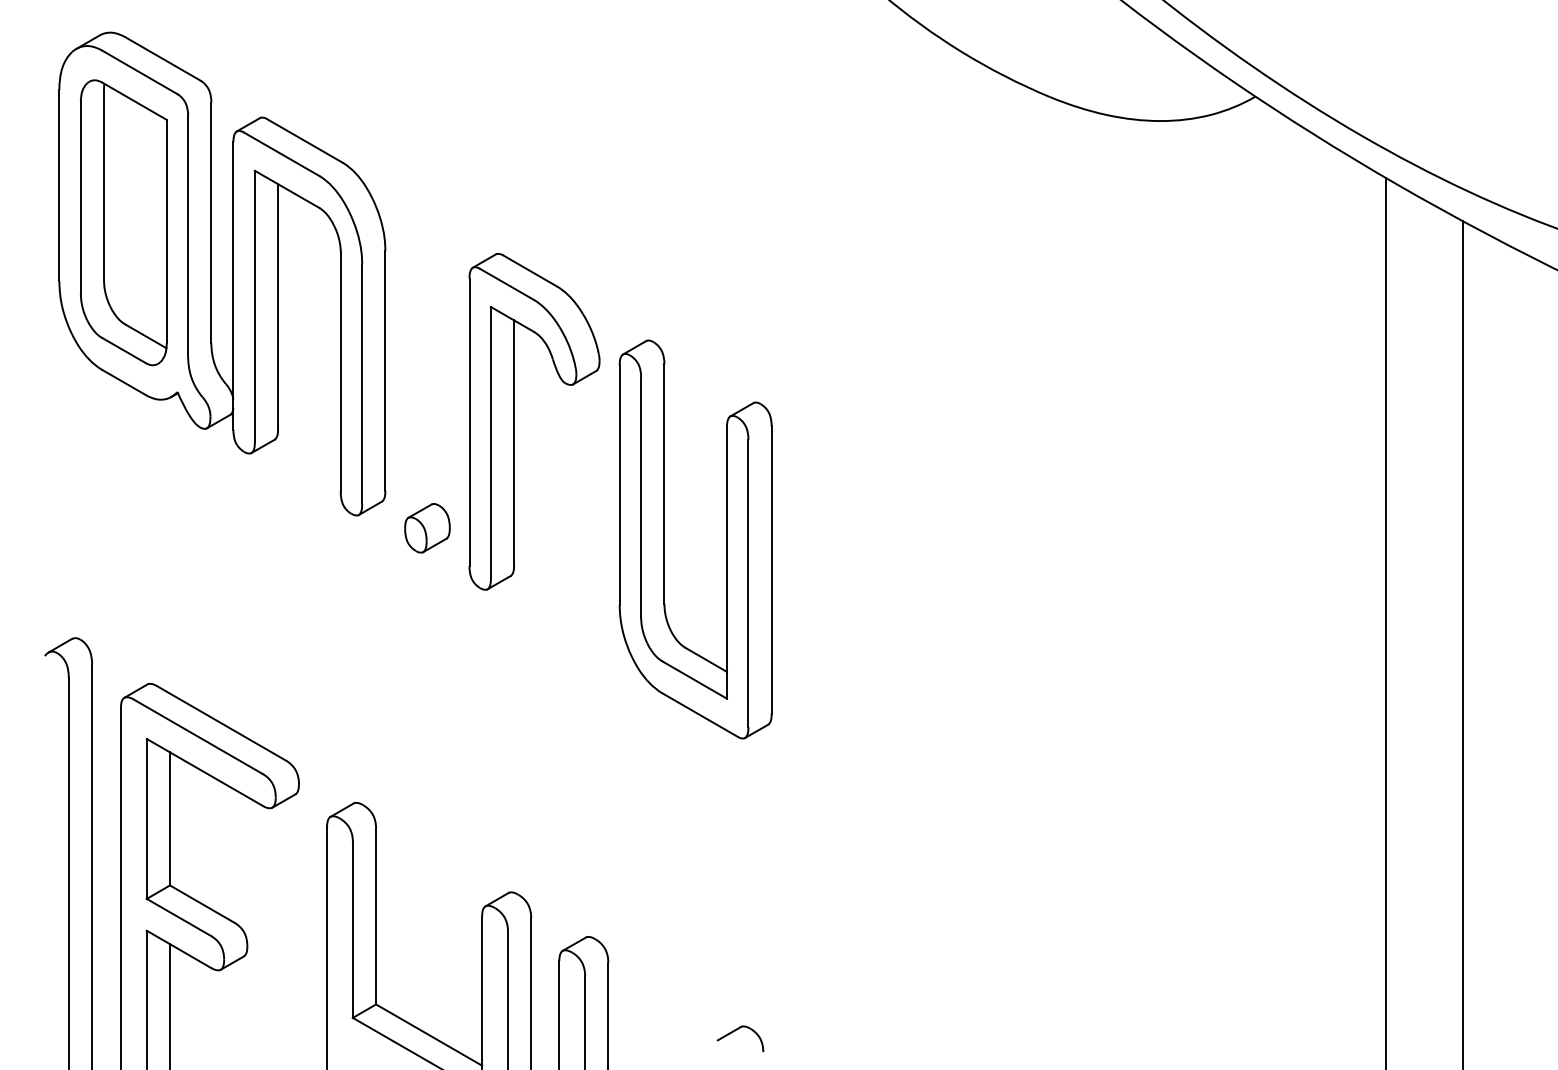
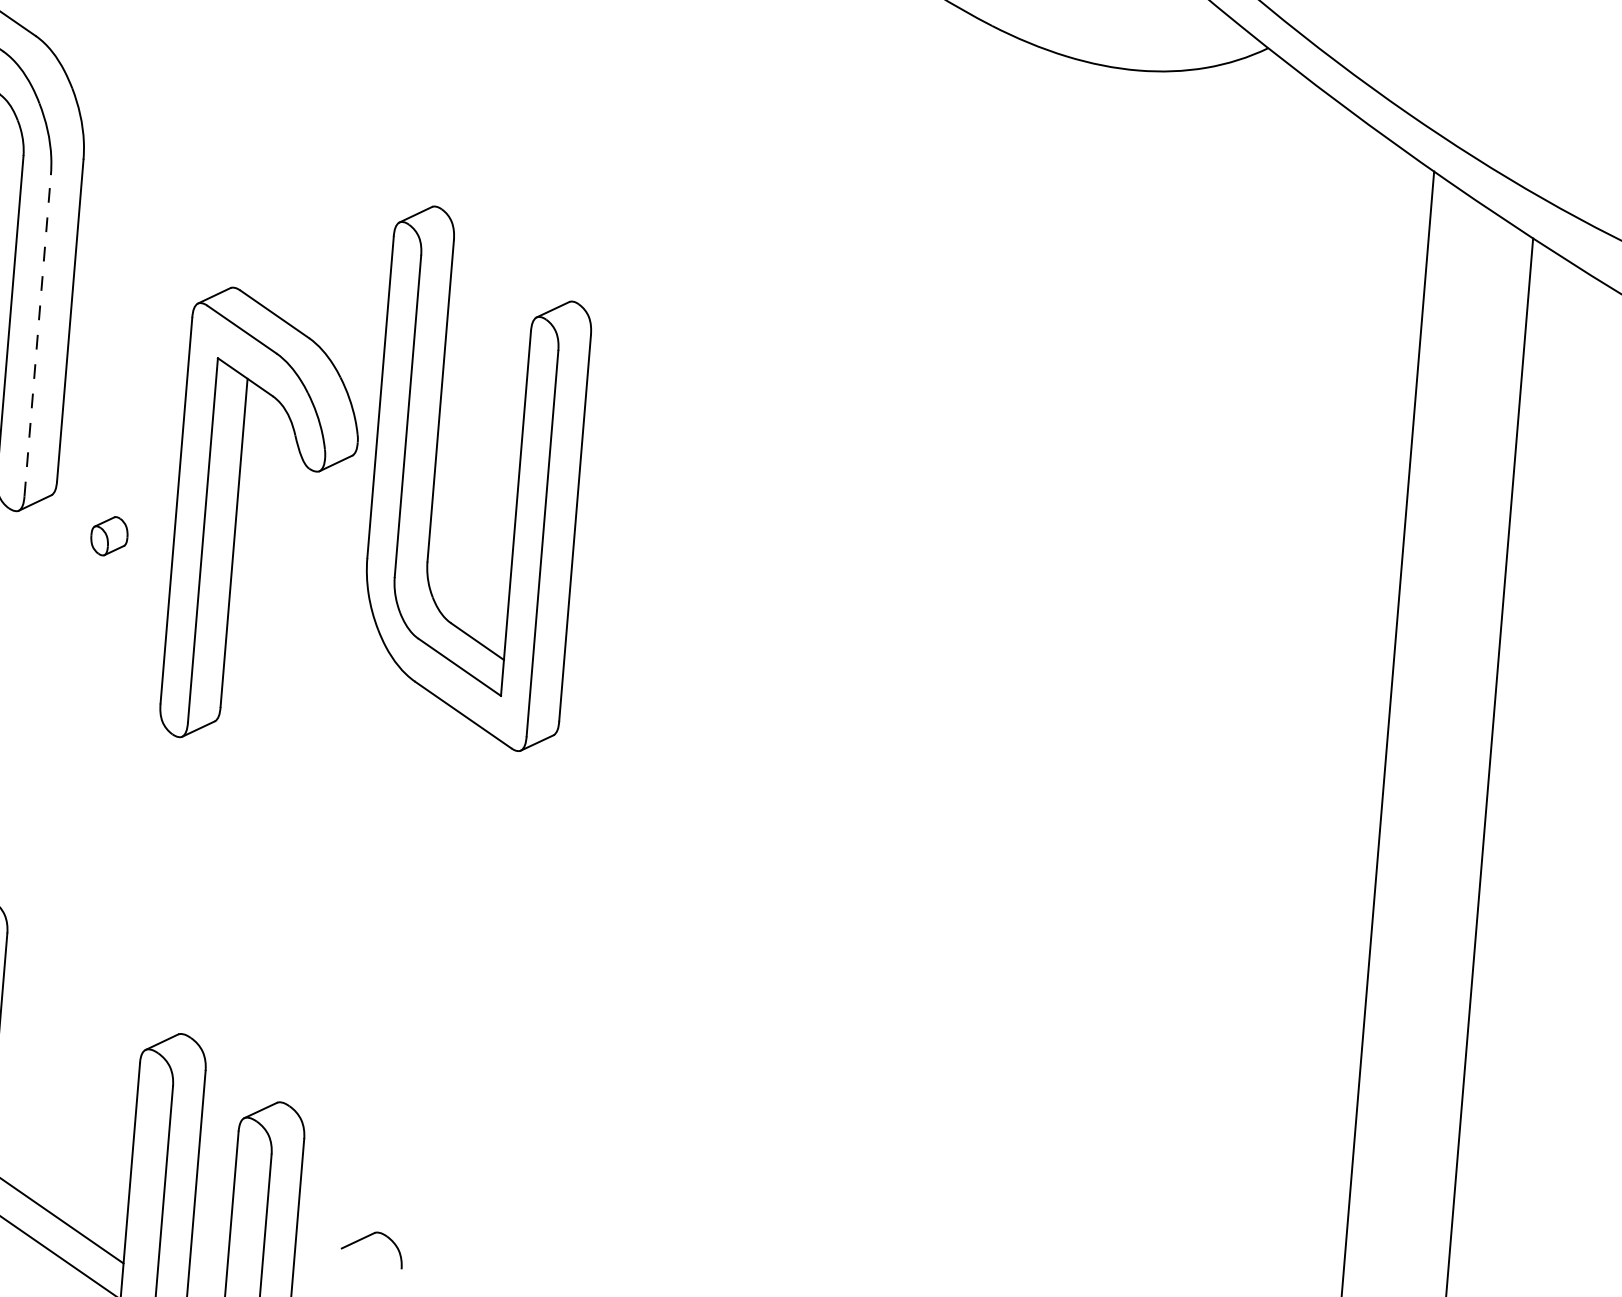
line: (362, 384) -> (38, 335), solid -> dashed
part: (514, 421) -> (236, 514), moved
part: (427, 528) -> (109, 536), size x0.6
part: (664, 539) -> (434, 475), moved
part: (737, 1030) -> (369, 1237), moved

